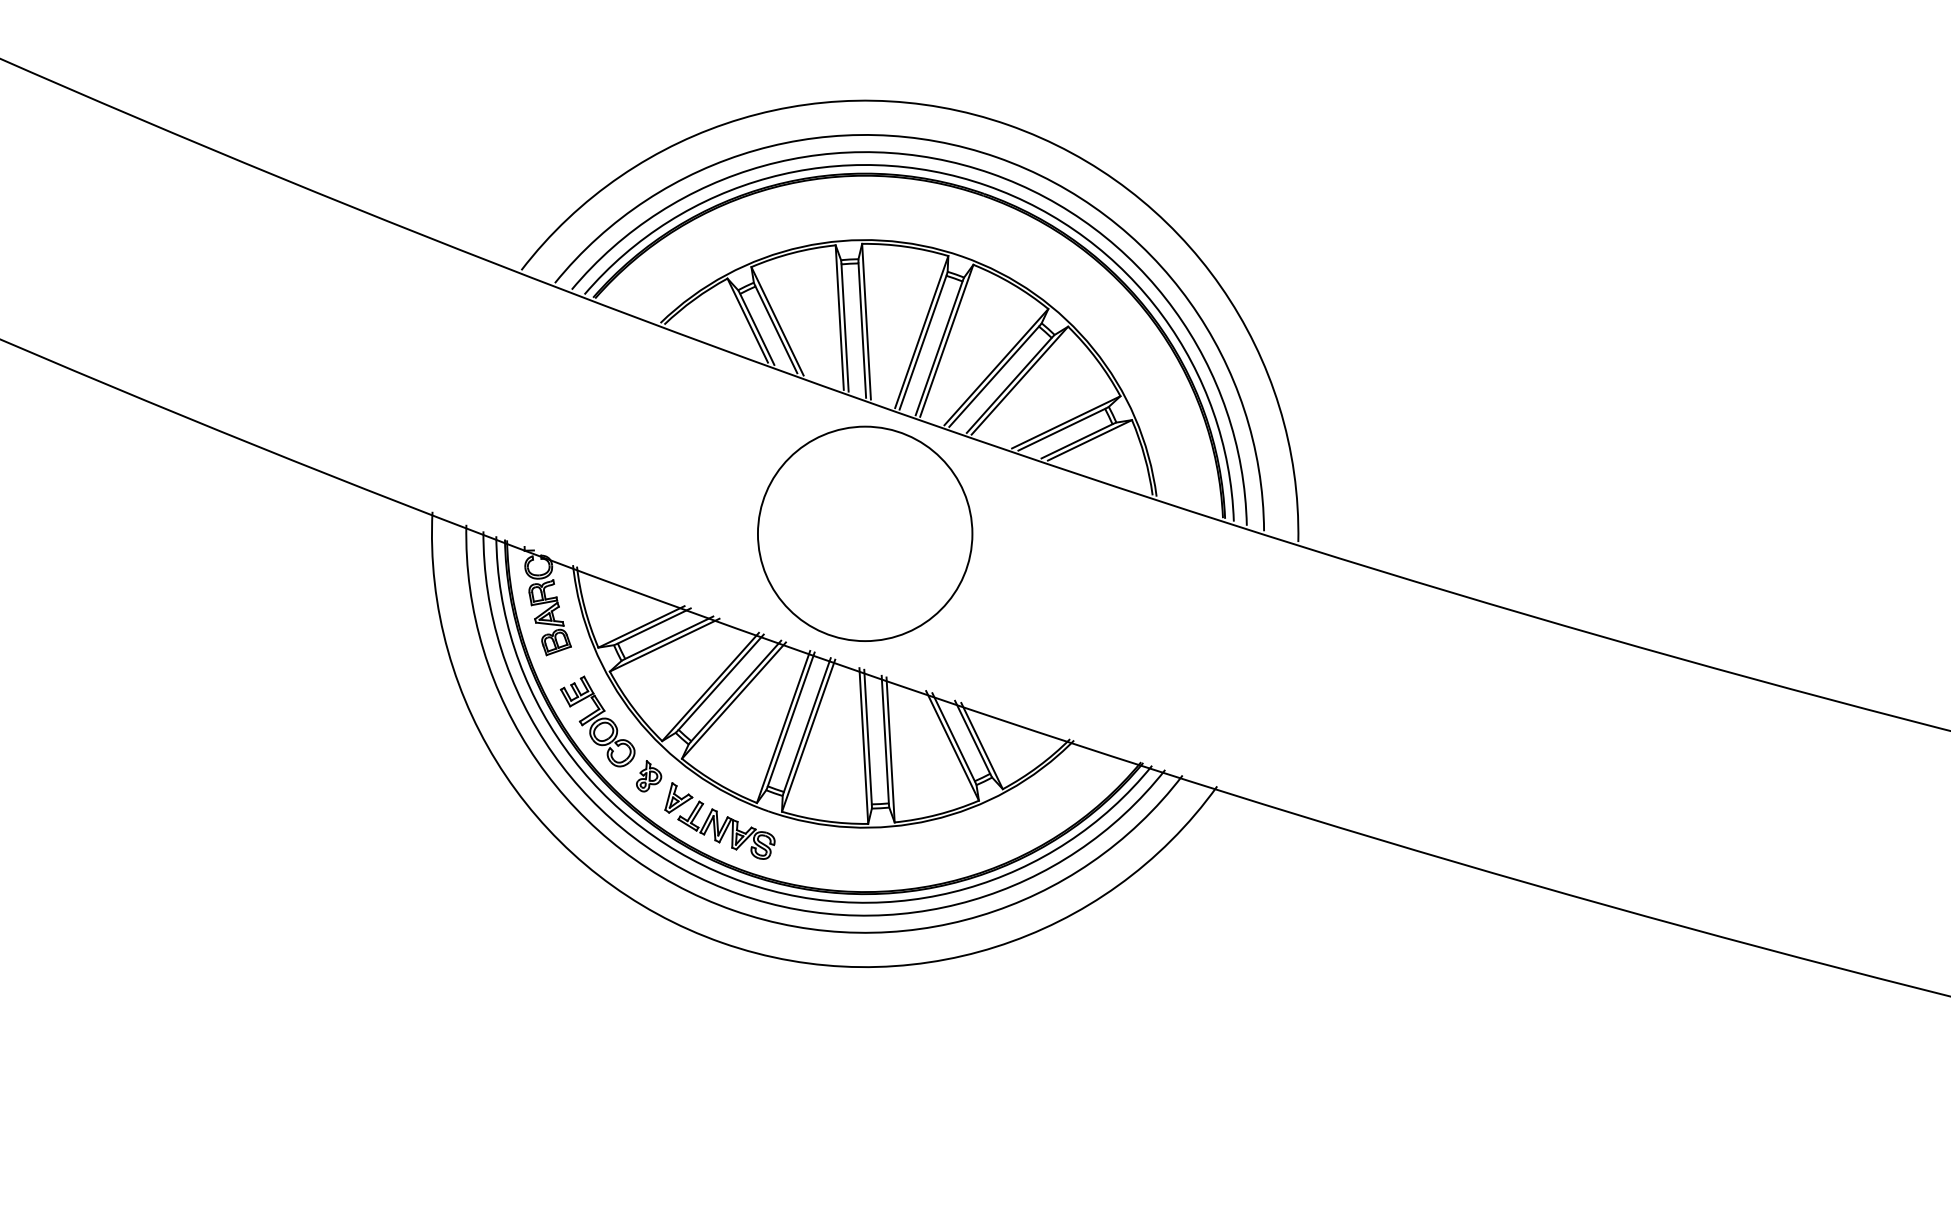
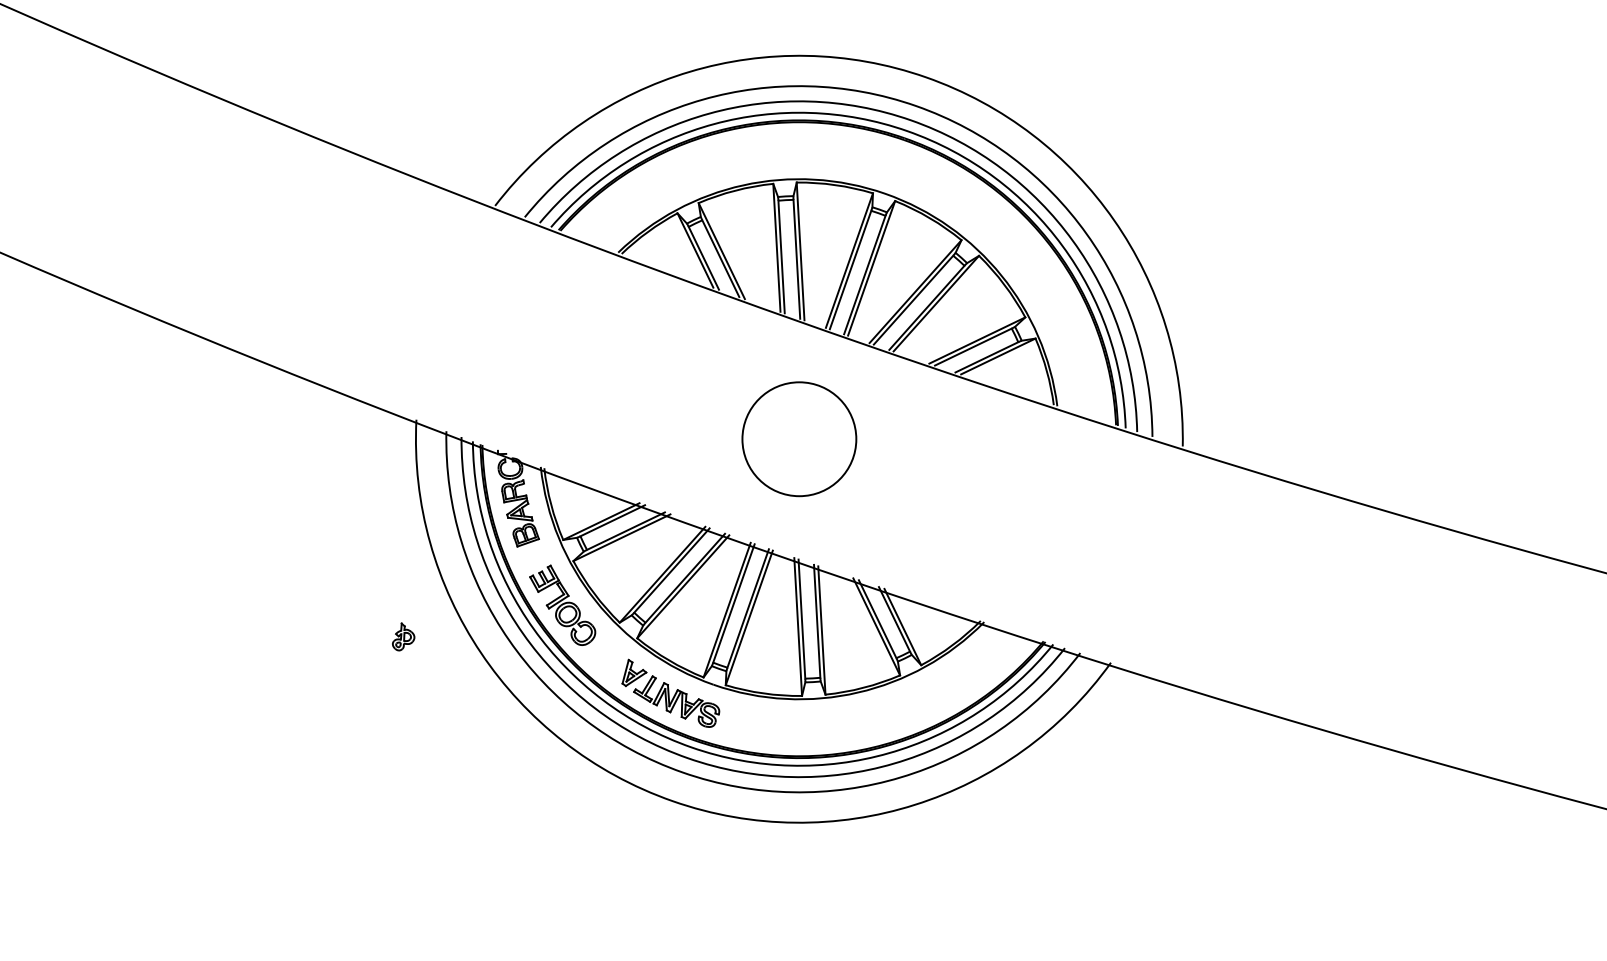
circle: (864, 533) -> (798, 438), size x0.6
part: (649, 776) -> (404, 637), moved

